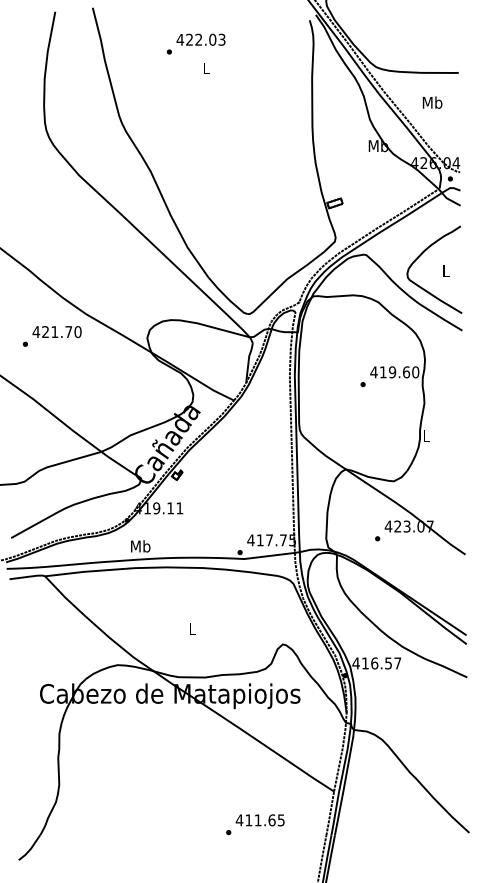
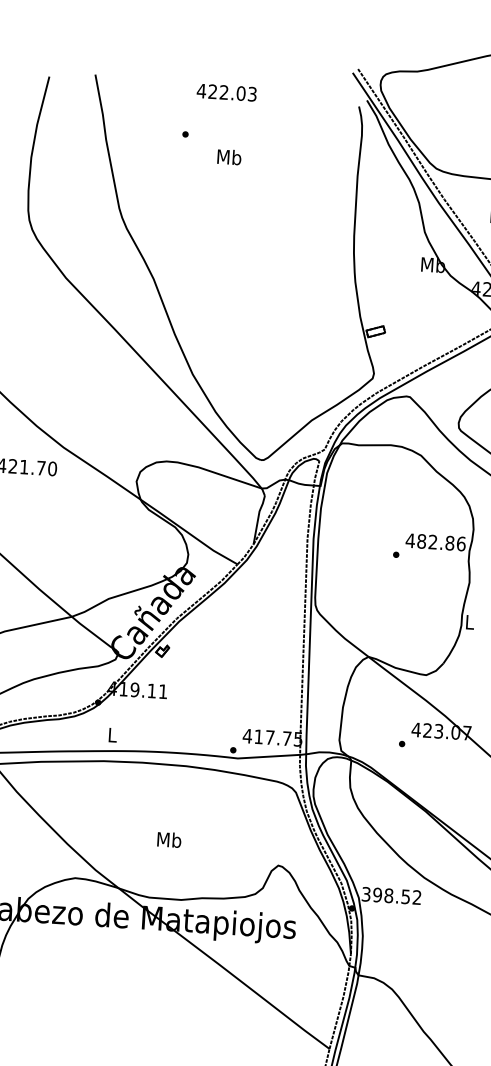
text: (200, 39) -> (226, 92), moved
text: (206, 68) -> (229, 157), L -> Mb
text: (399, 372) -> (441, 542), 419.60 -> 482.86
text: (140, 546) -> (112, 735), Mb -> L
text: (192, 628) -> (169, 839), L -> Mb
text: (376, 663) -> (391, 896), 416.57 -> 398.52

